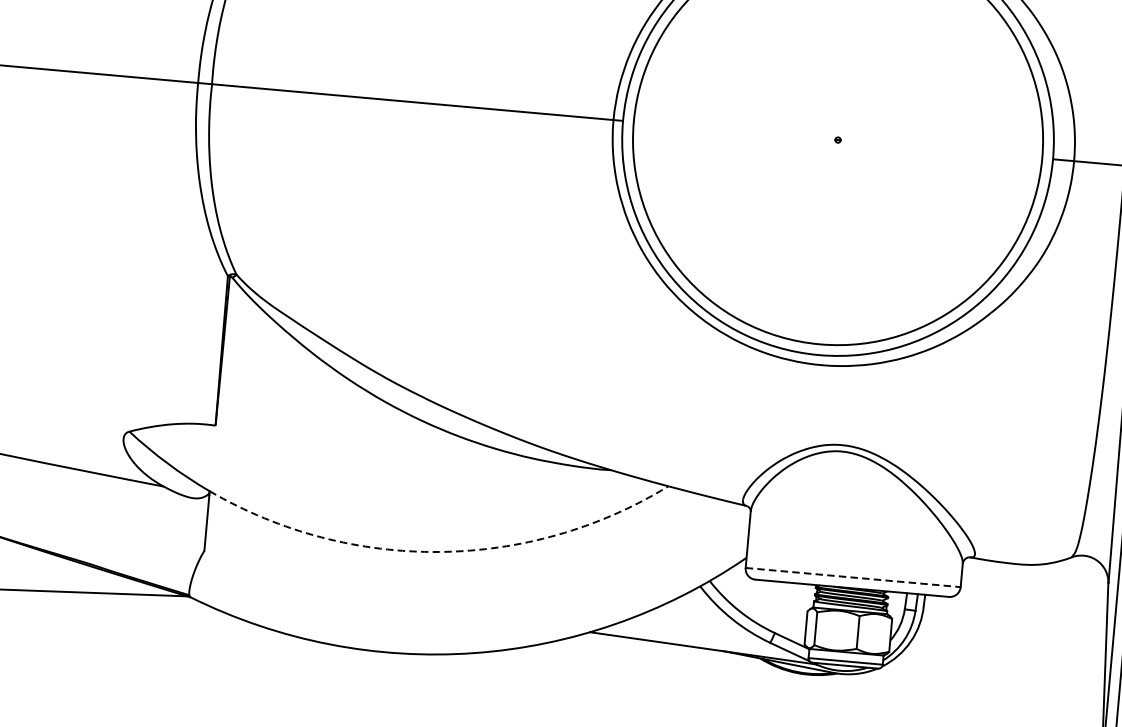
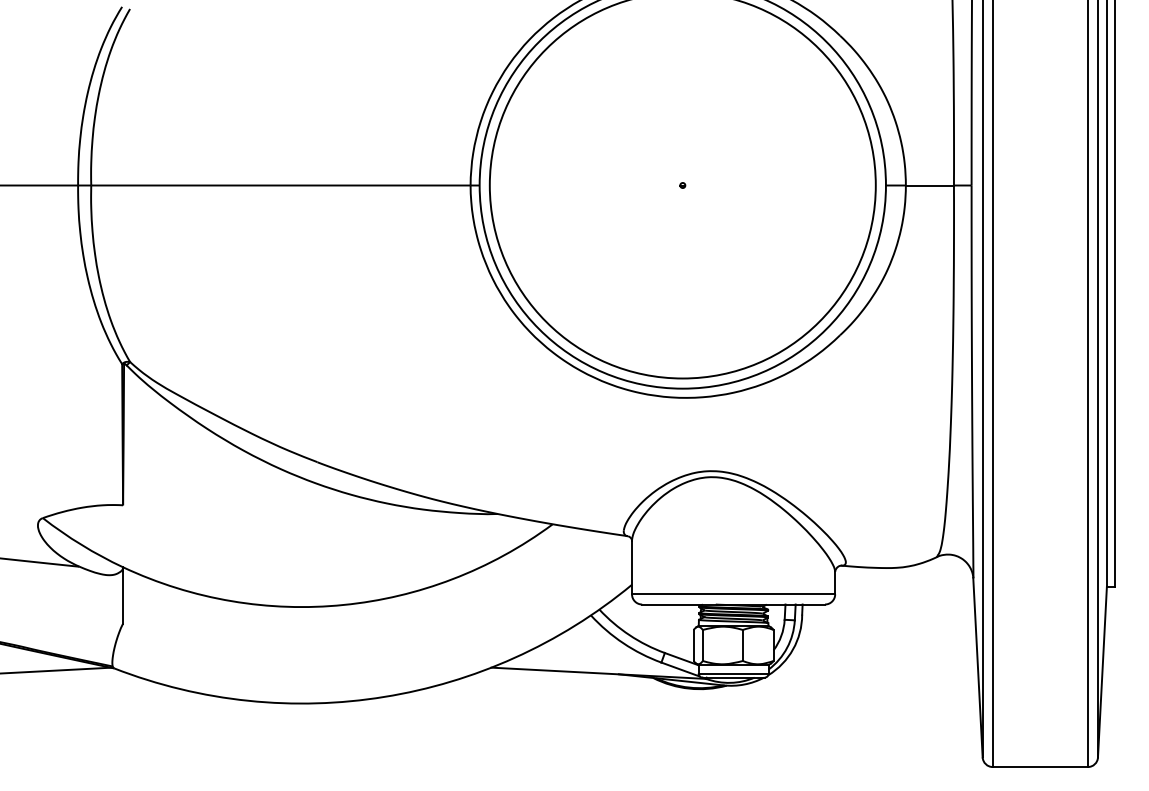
arc: (439, 551) -> (343, 604), dashed -> solid
line: (853, 577) -> (733, 594), dashed -> solid

